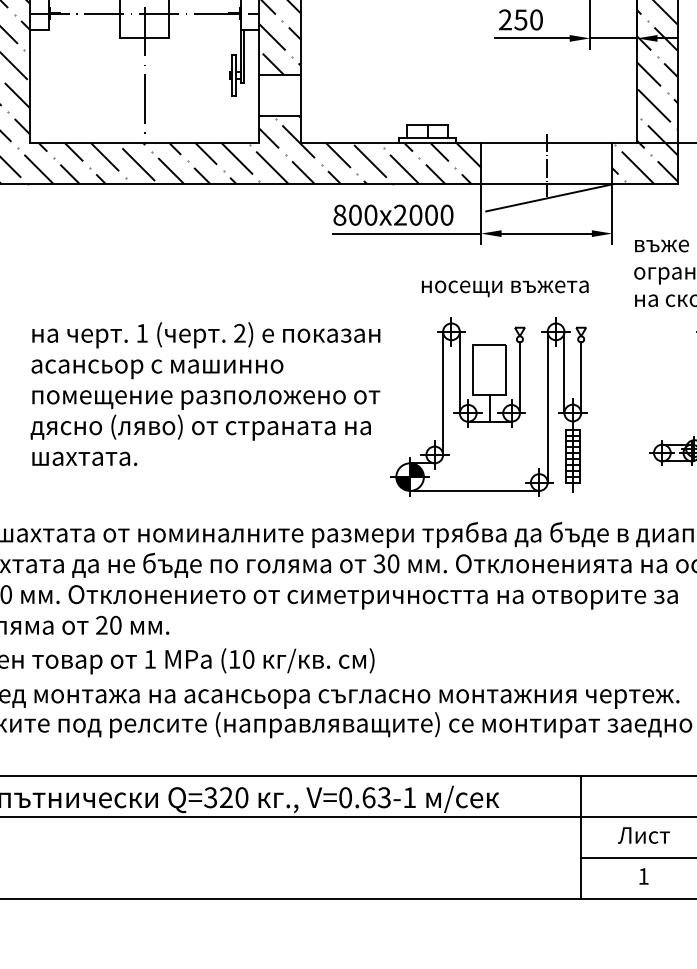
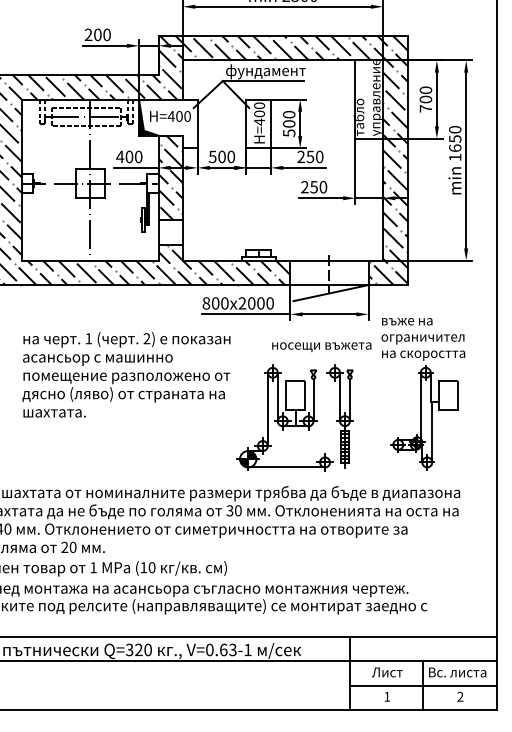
text: (504, 289) -> (321, 347), moved
text: (205, 393) -> (126, 374), moved
line: (548, 406) -> (330, 417), removed

